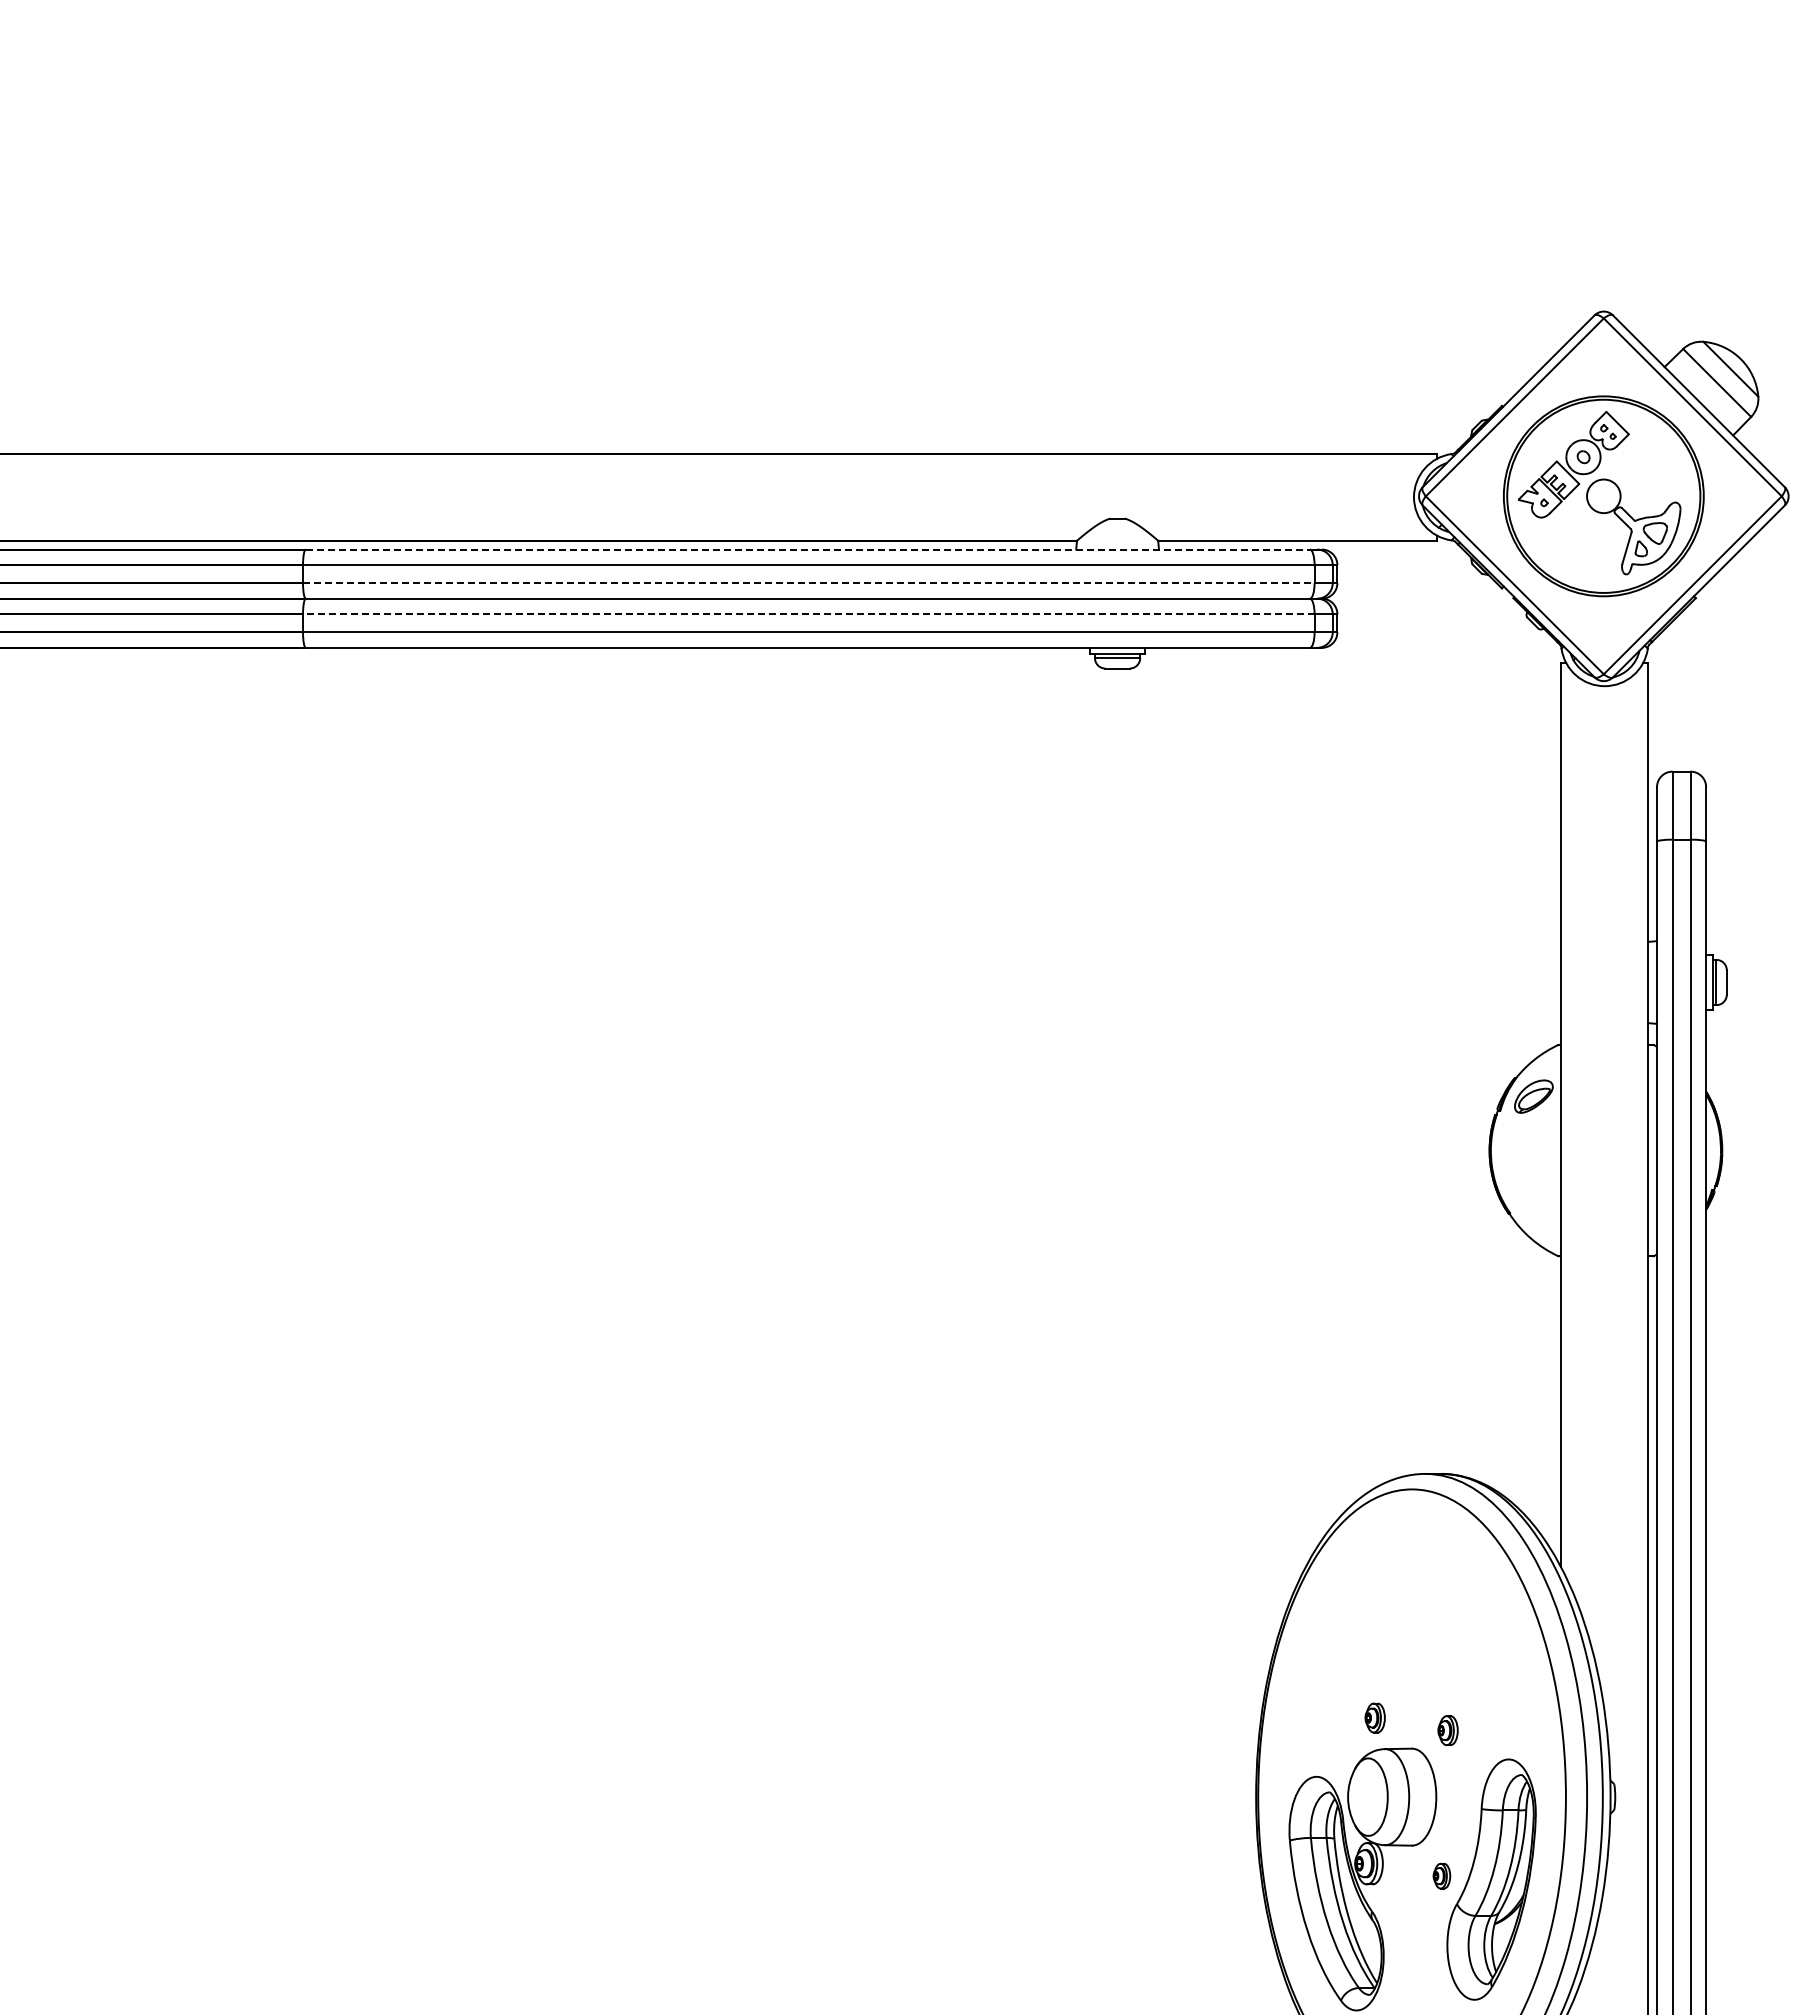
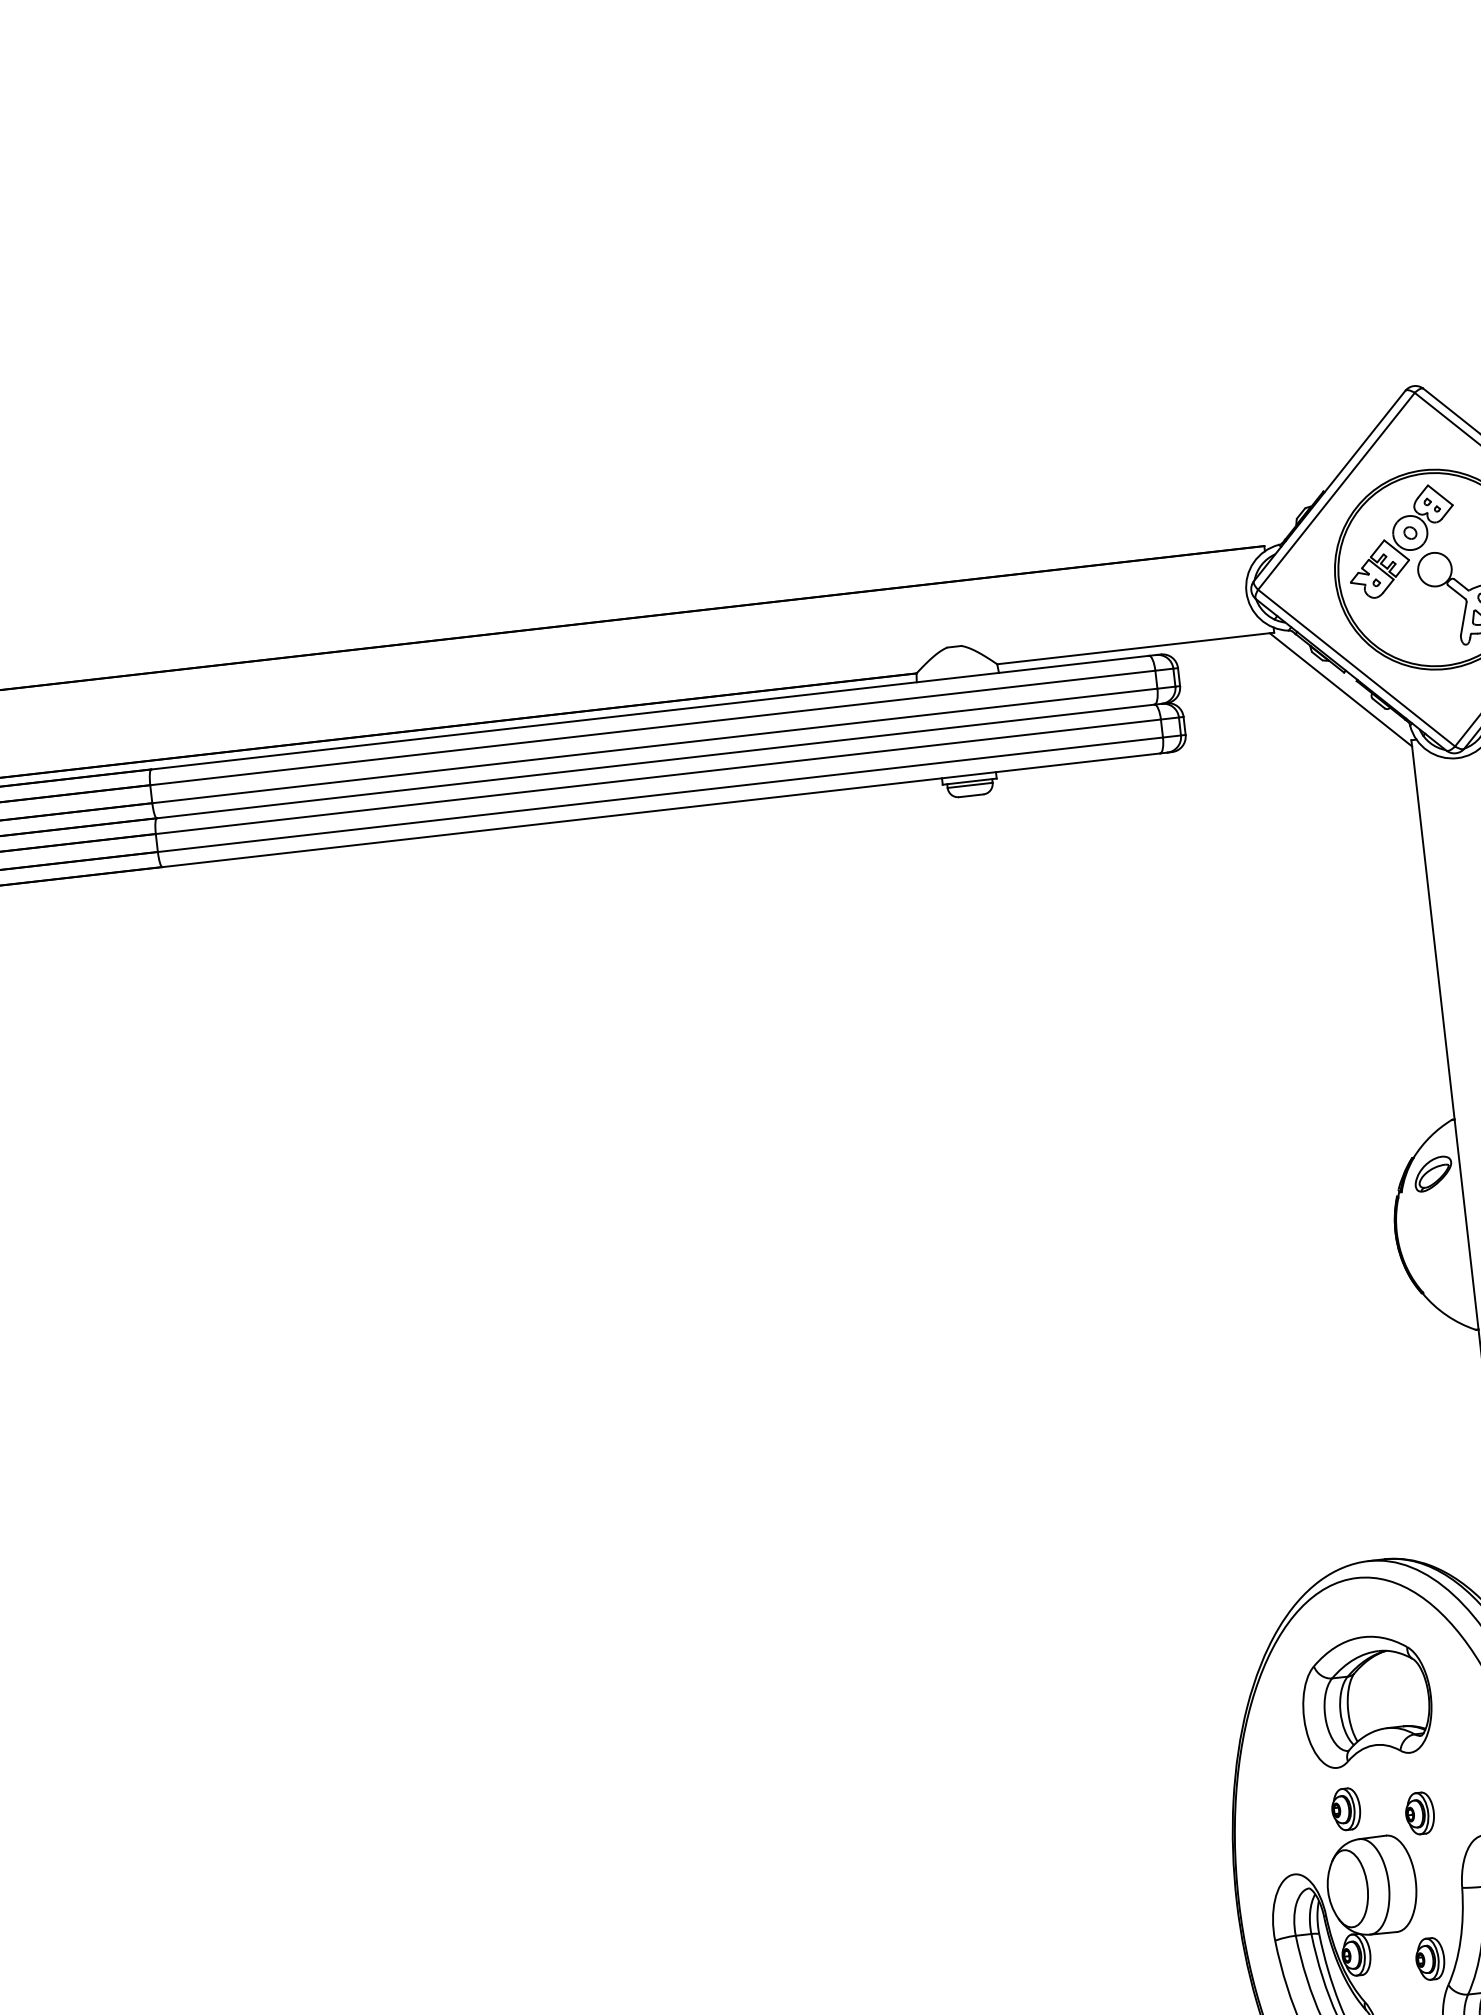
line: (808, 549) -> (650, 712), dashed -> solid
line: (808, 583) -> (654, 746), dashed -> solid
line: (1496, 604) -> (1340, 689), added
line: (808, 614) -> (658, 777), dashed -> solid
part: (1407, 1612) -> (1366, 1700), added
part: (1374, 1717) -> (1345, 1808), size x1.43
part: (1447, 1730) -> (1419, 1813), size x1.43
part: (1441, 1875) -> (1429, 1958), size x1.67

